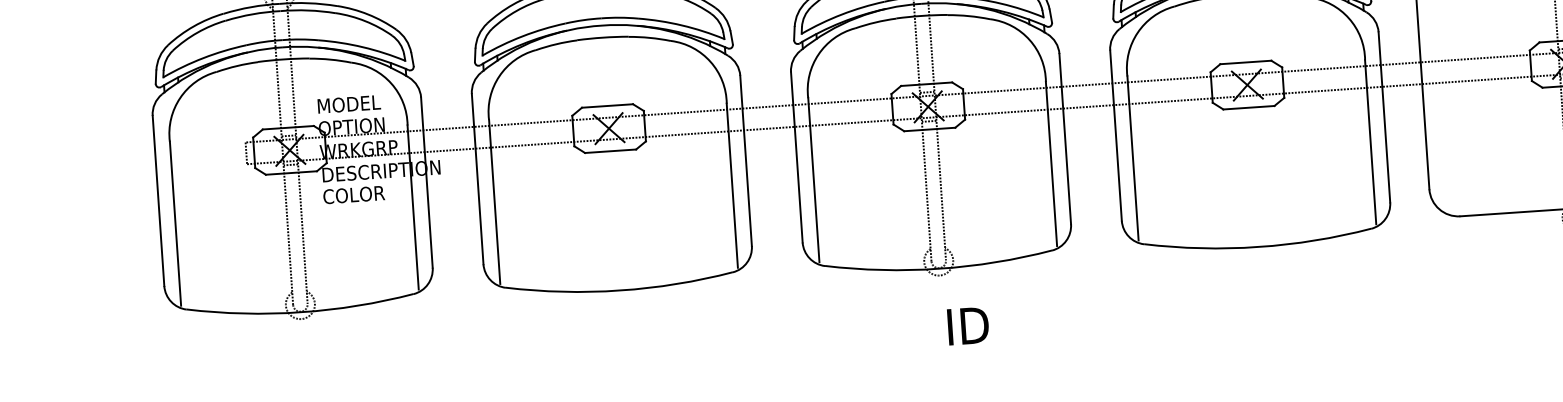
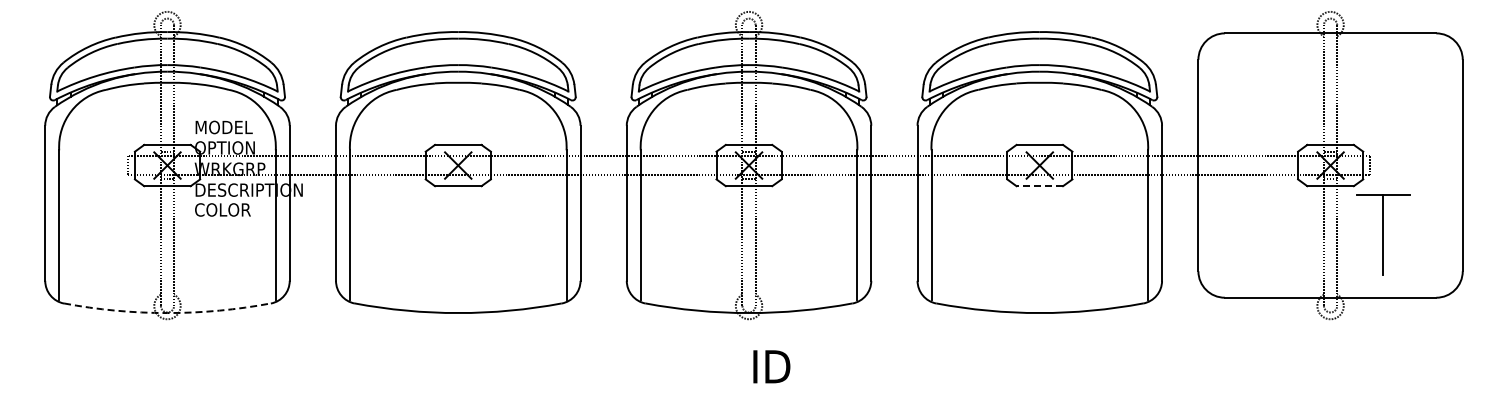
line: (1248, 108) -> (1039, 186), solid -> dashed
arc: (300, 312) -> (167, 313), solid -> dashed

